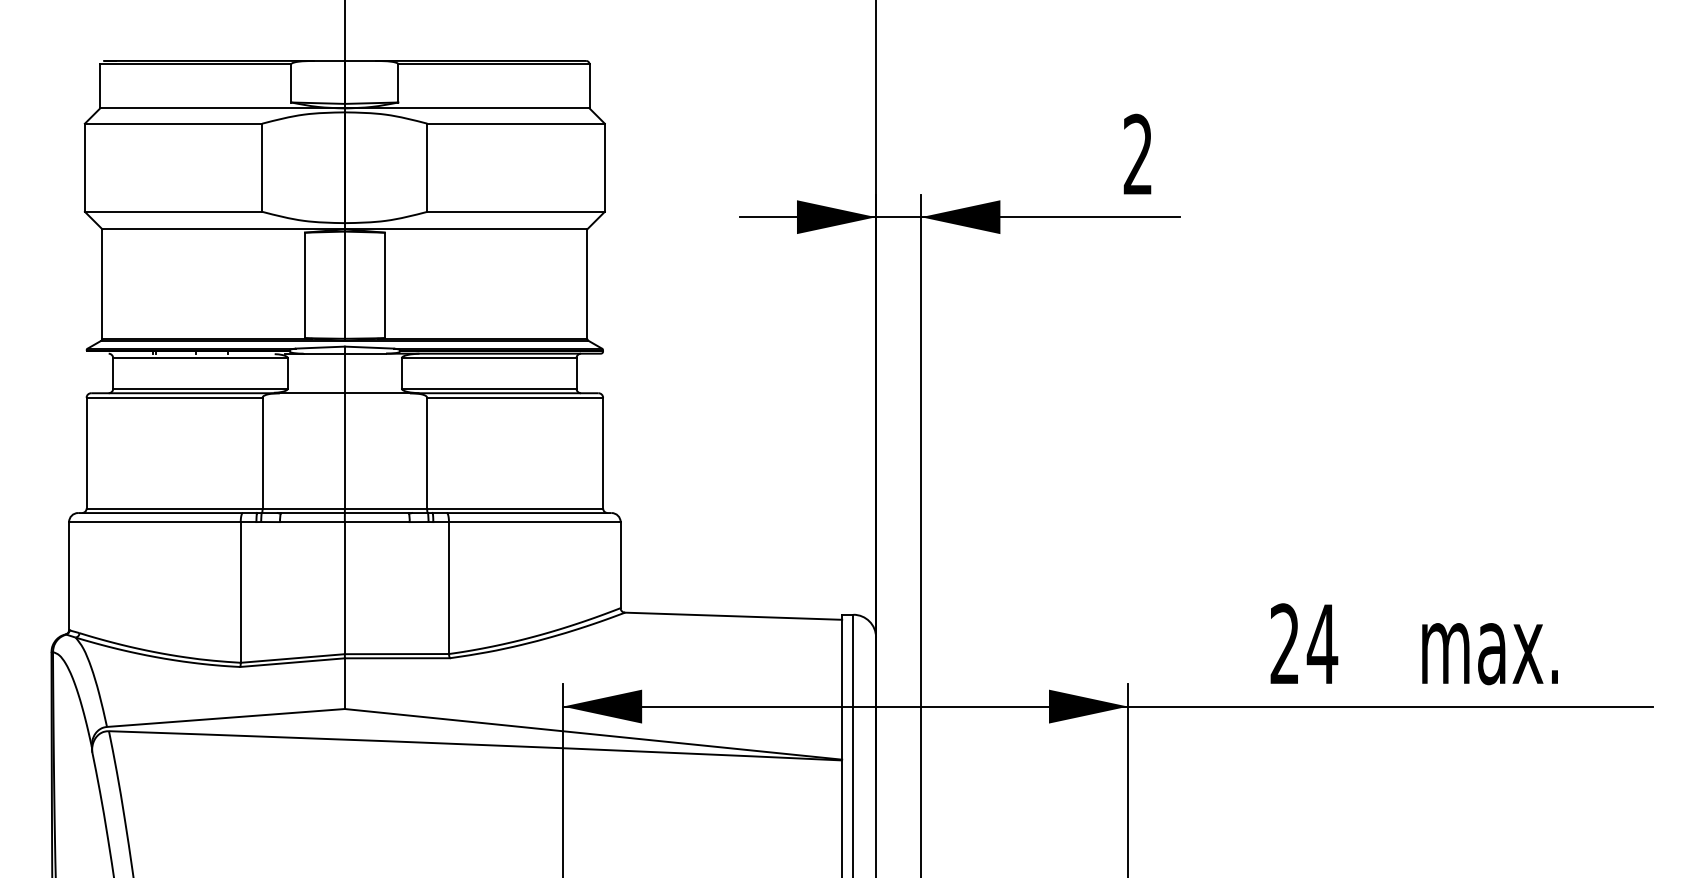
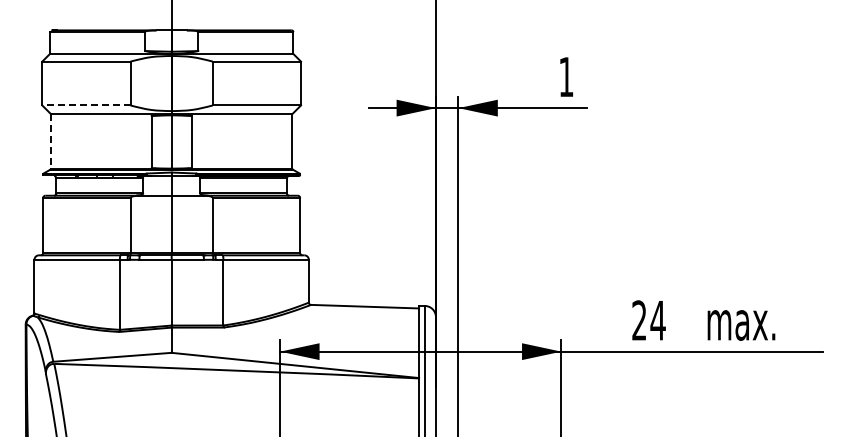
text: (1138, 153) -> (566, 76), 2 -> 1
line: (171, 211) -> (85, 105), solid -> dashed
line: (103, 284) -> (51, 141), solid -> dashed

